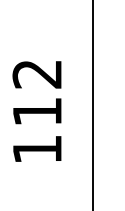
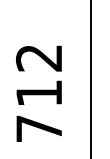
text: (37, 149) -> (39, 128), 112 -> 712

